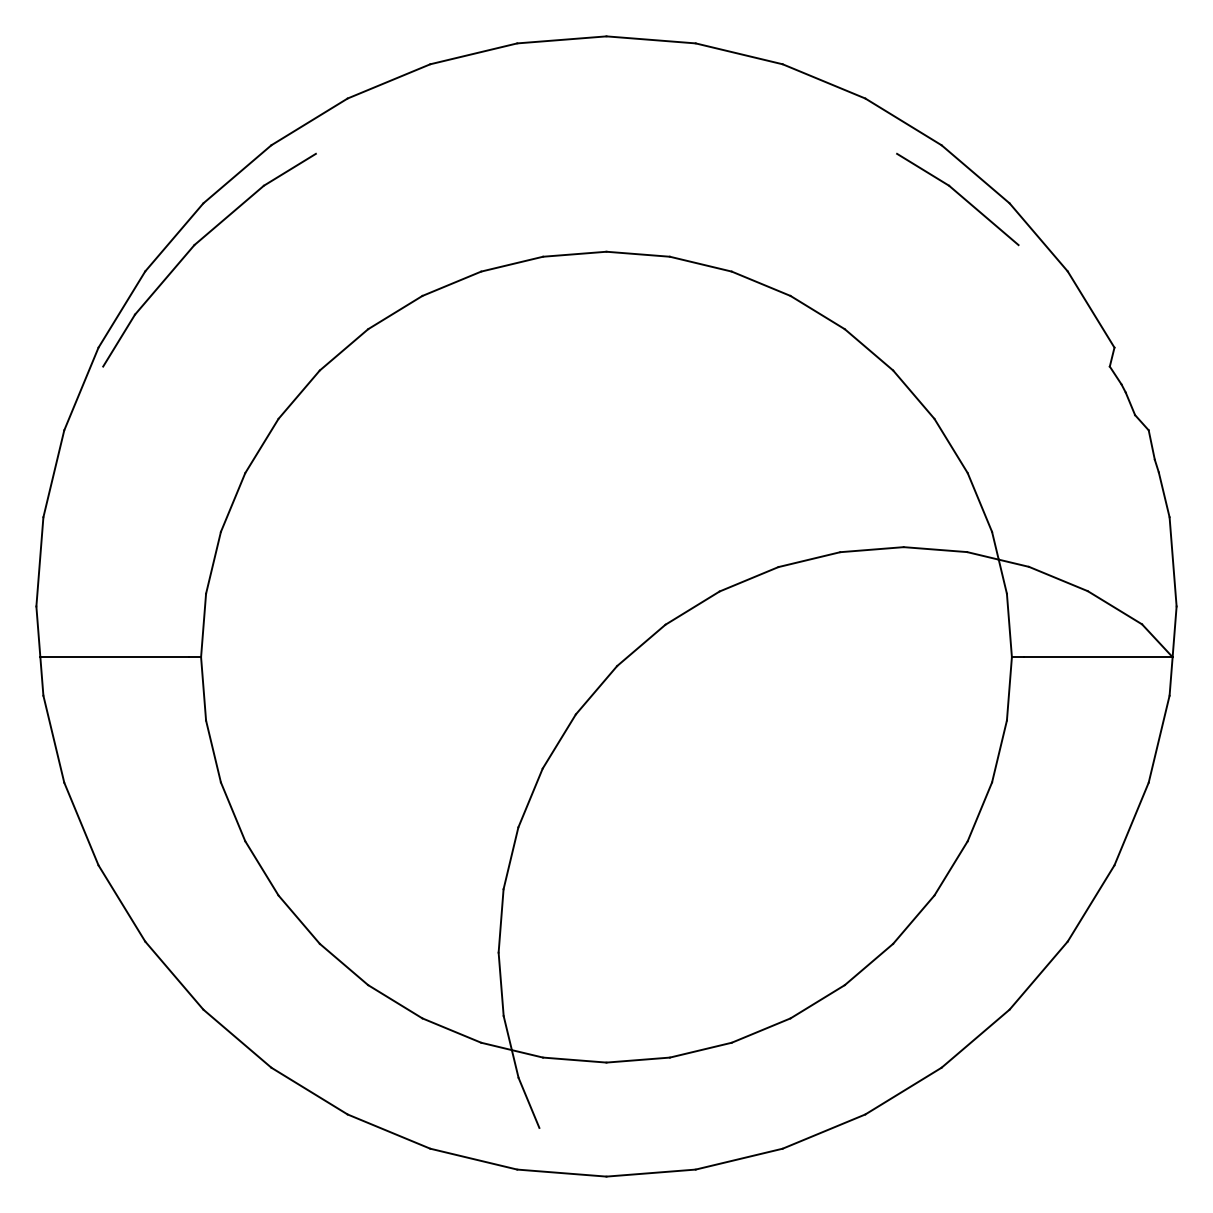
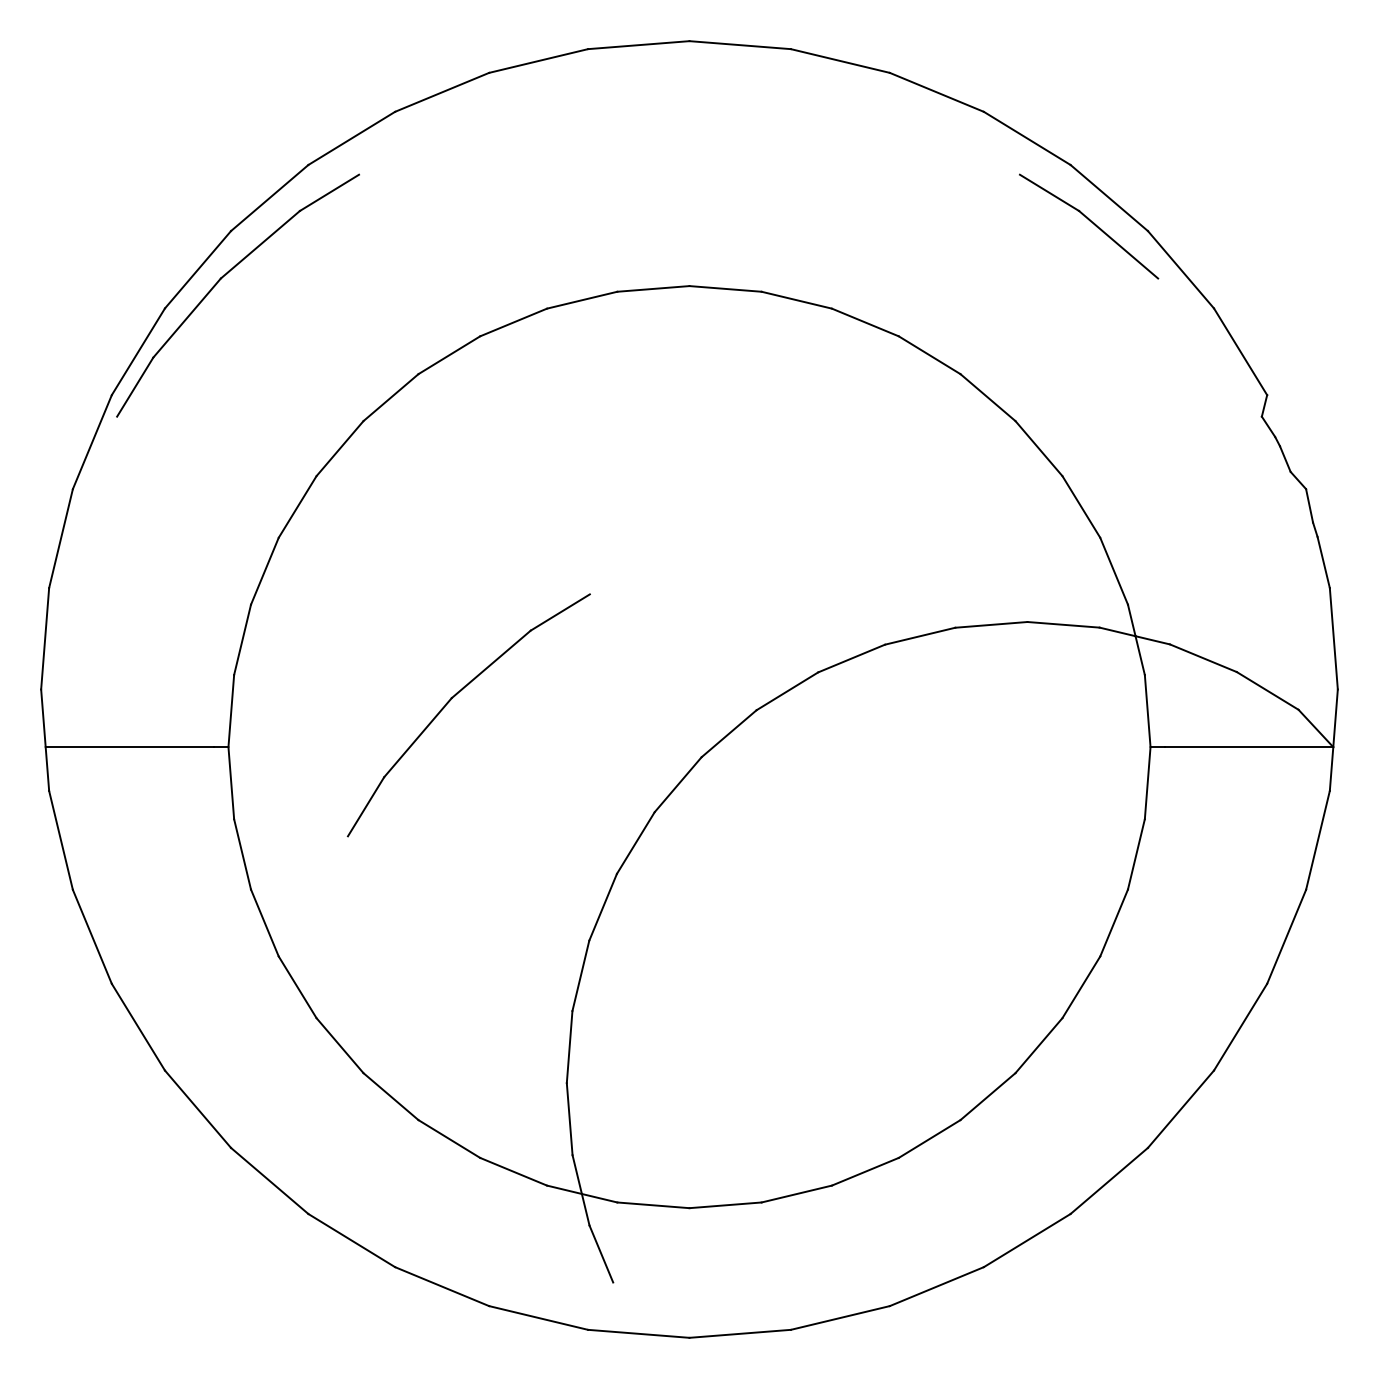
part: (398, 614) -> (452, 698), added

